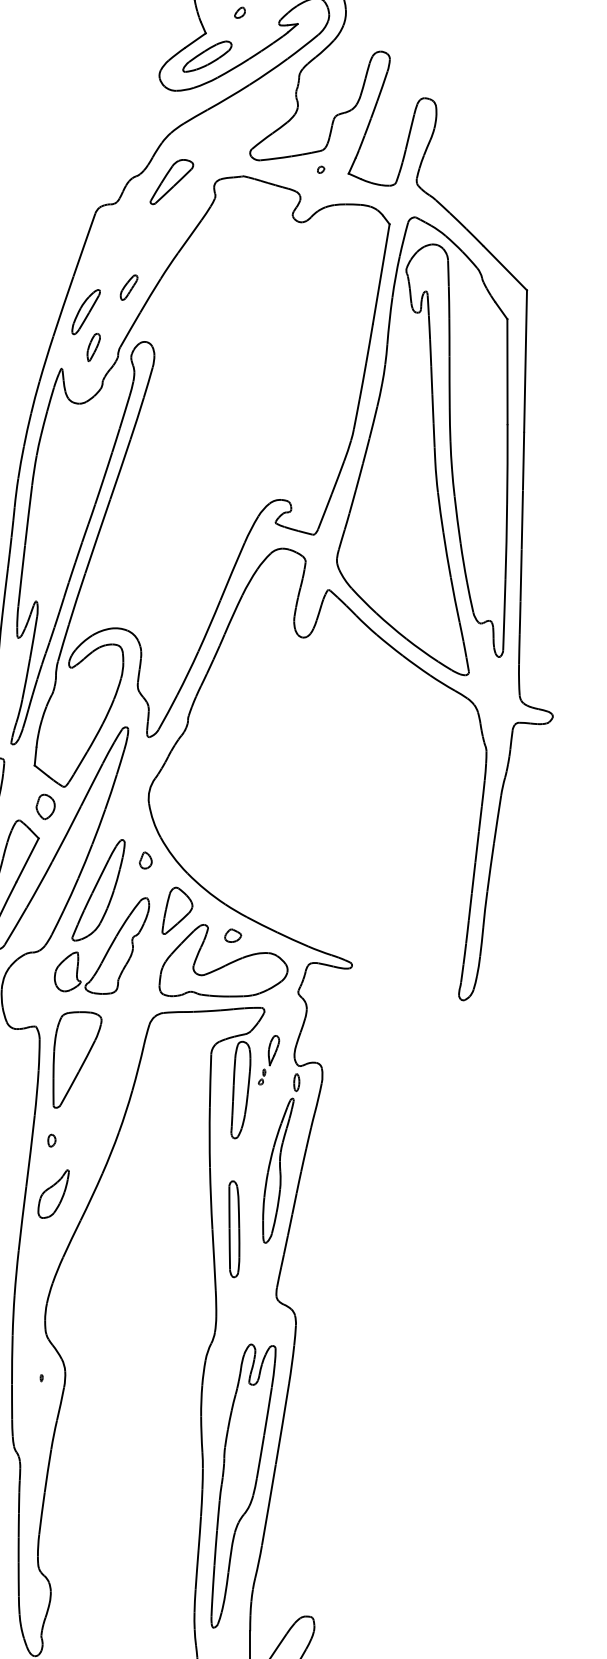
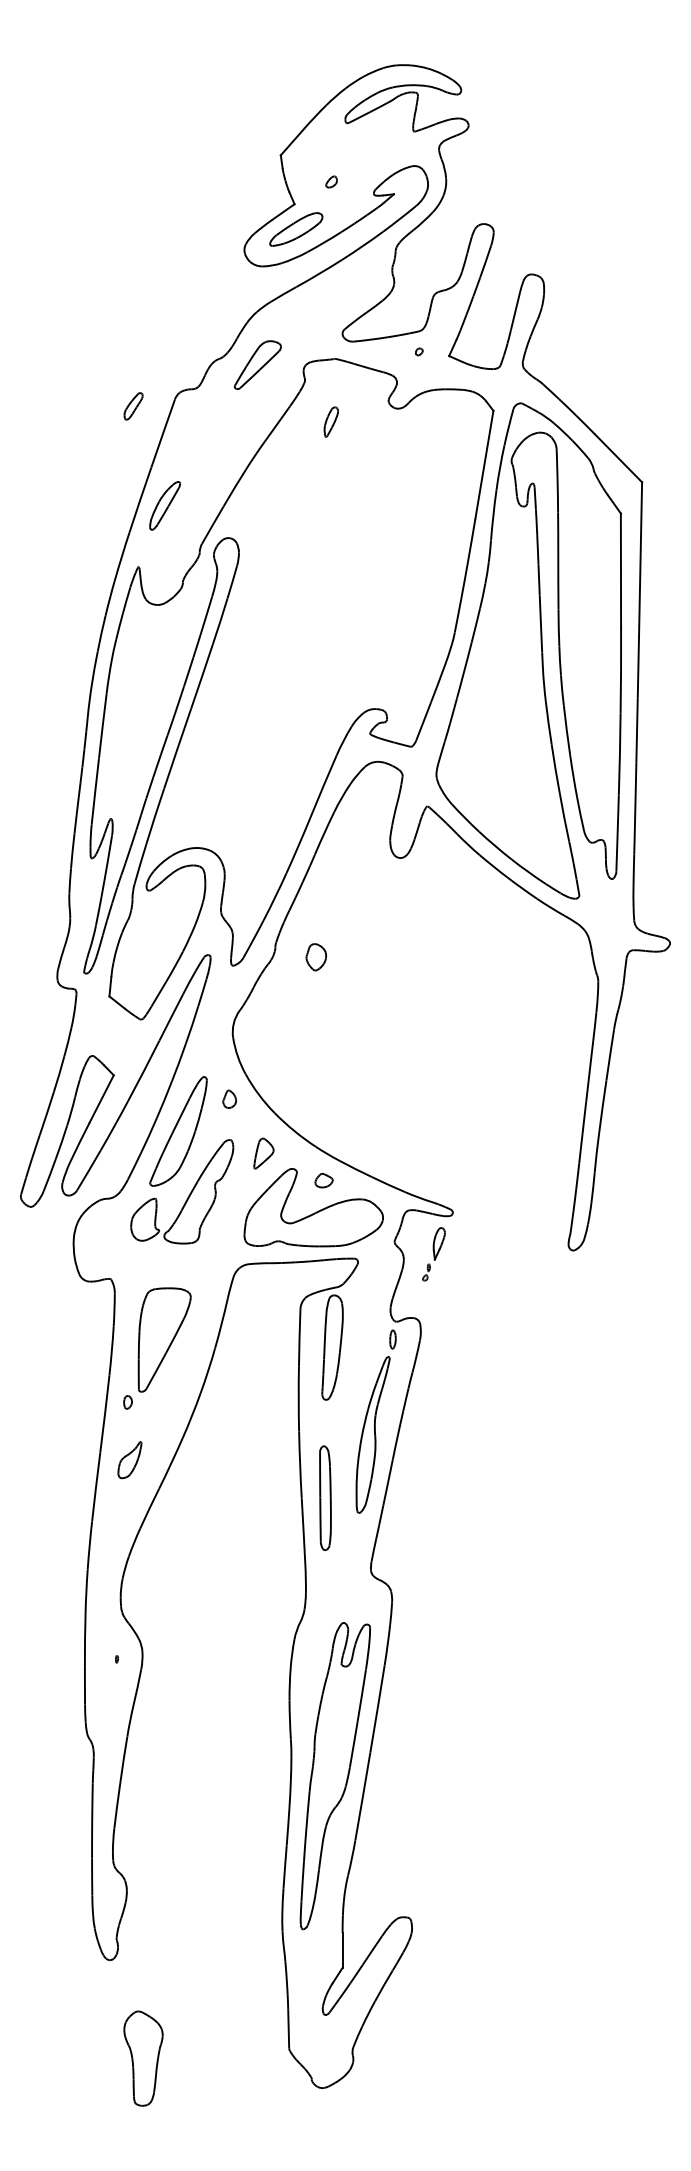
part: (129, 287) -> (133, 406), moved
part: (92, 346) -> (330, 421), moved
part: (44, 807) -> (315, 957), moved
part: (177, 910) -> (263, 1153), size x0.6
part: (77, 1059) -> (164, 1339), moved
part: (268, 1060) -> (433, 1254), moved
part: (53, 1193) -> (129, 1459), size x0.7

